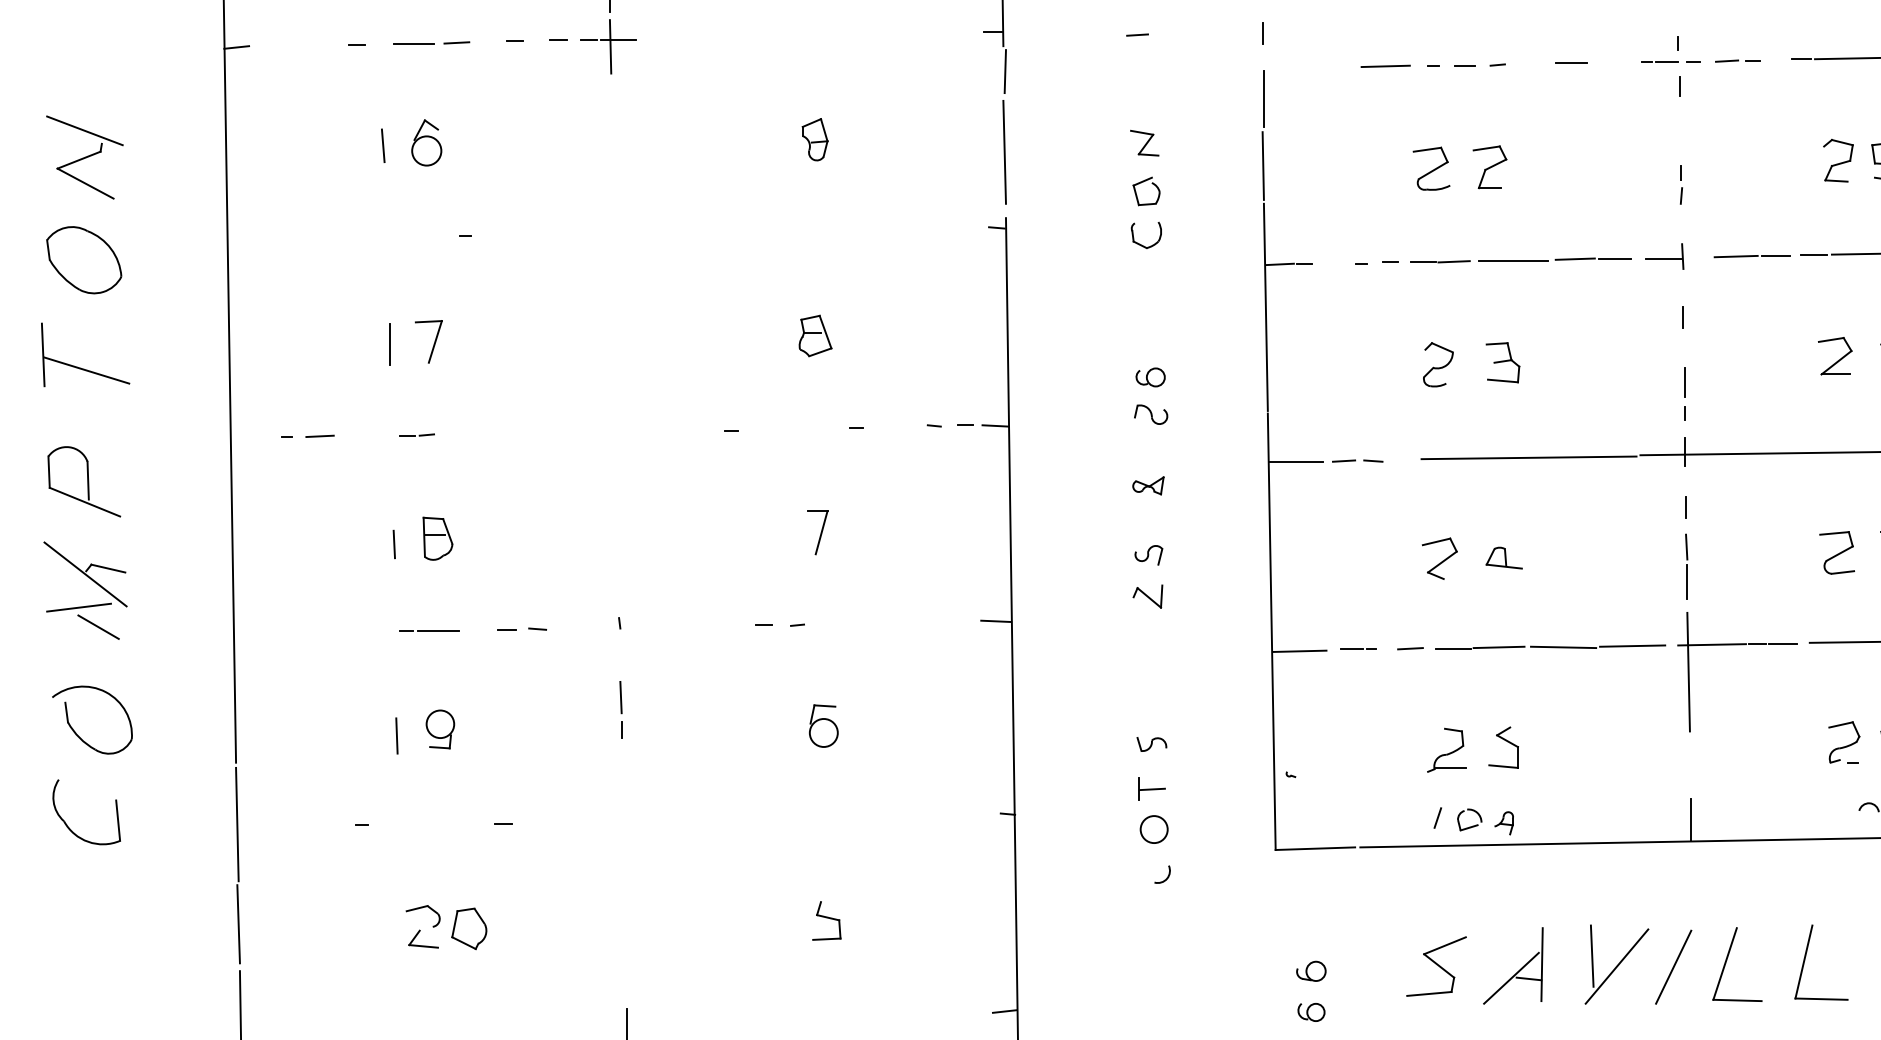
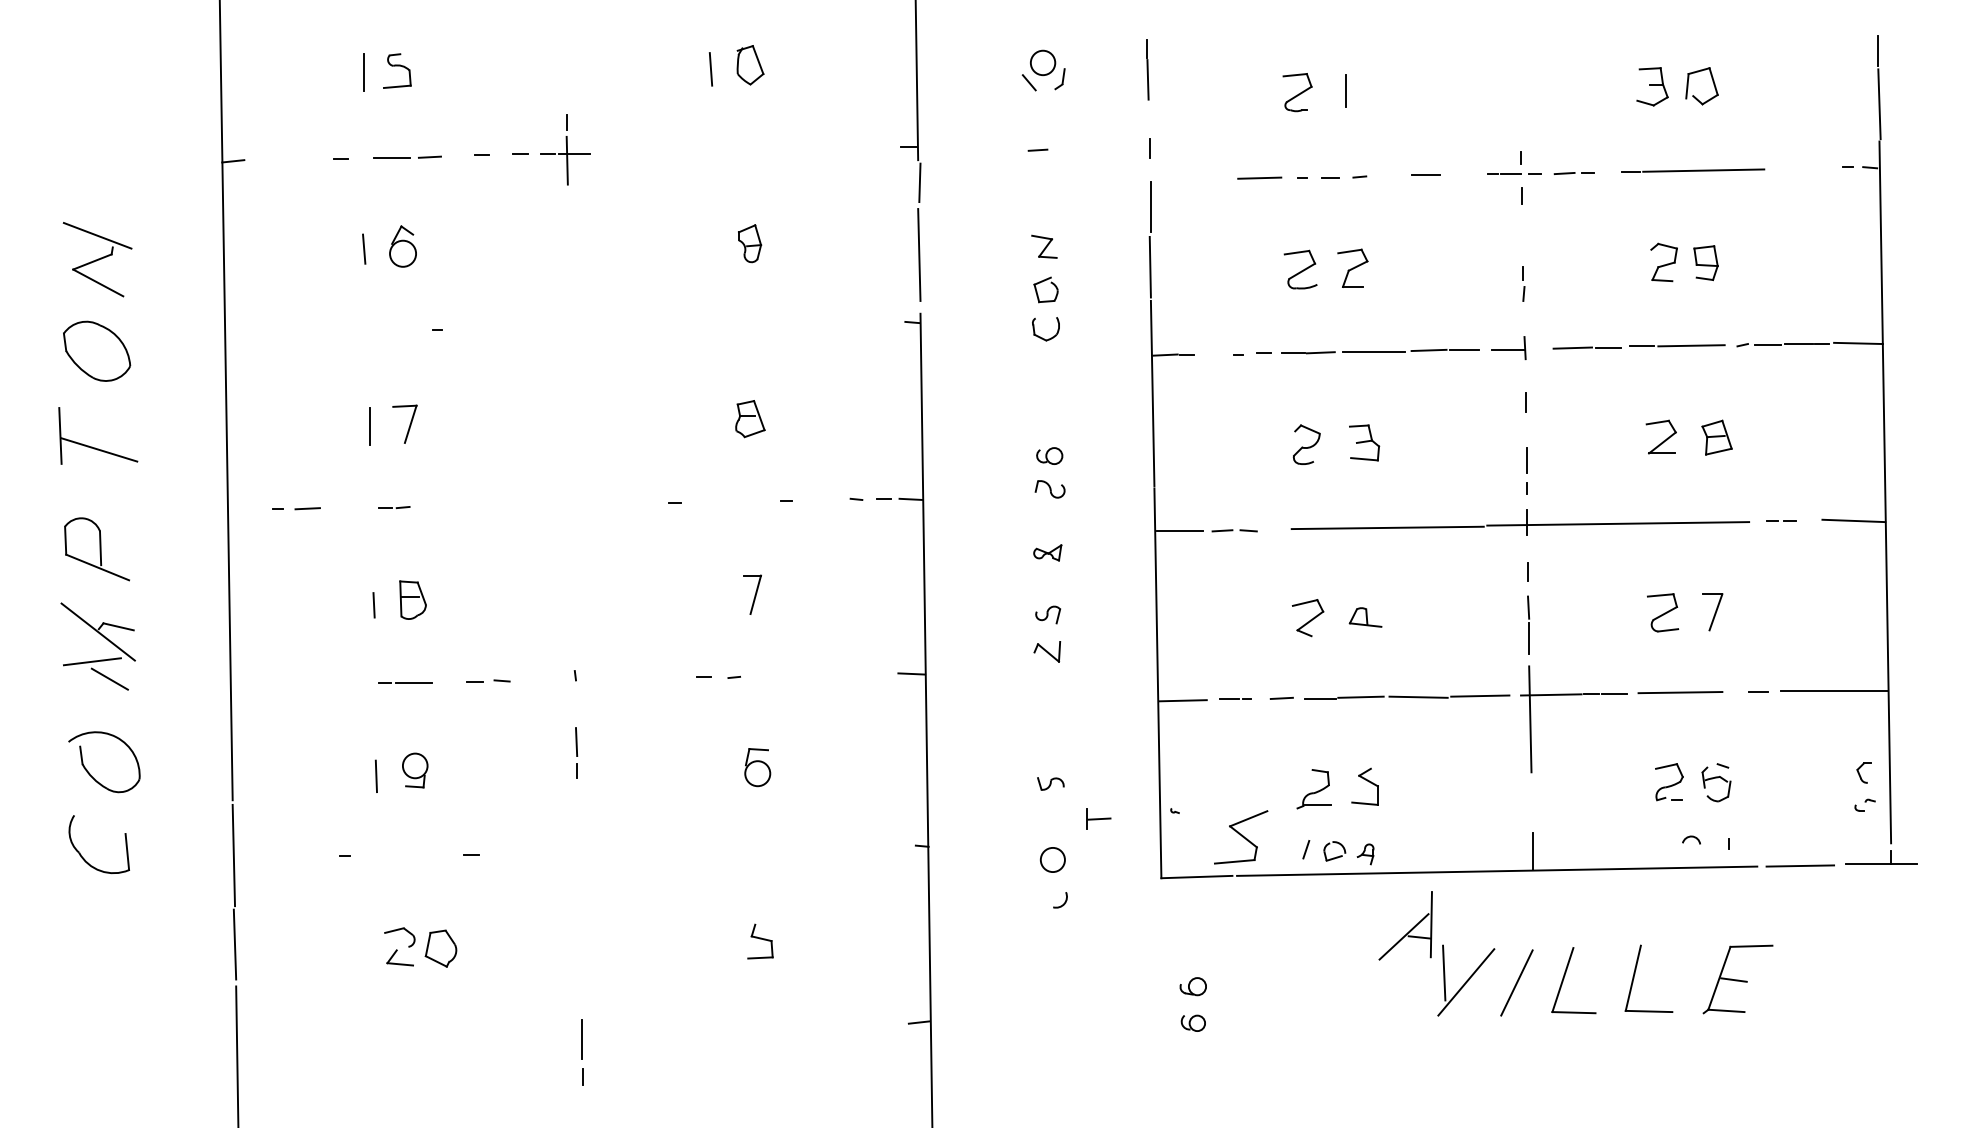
part: (1151, 788) -> (1098, 818), moved
part: (1436, 966) -> (1241, 837), moved
part: (1518, 970) -> (1410, 929), moved

